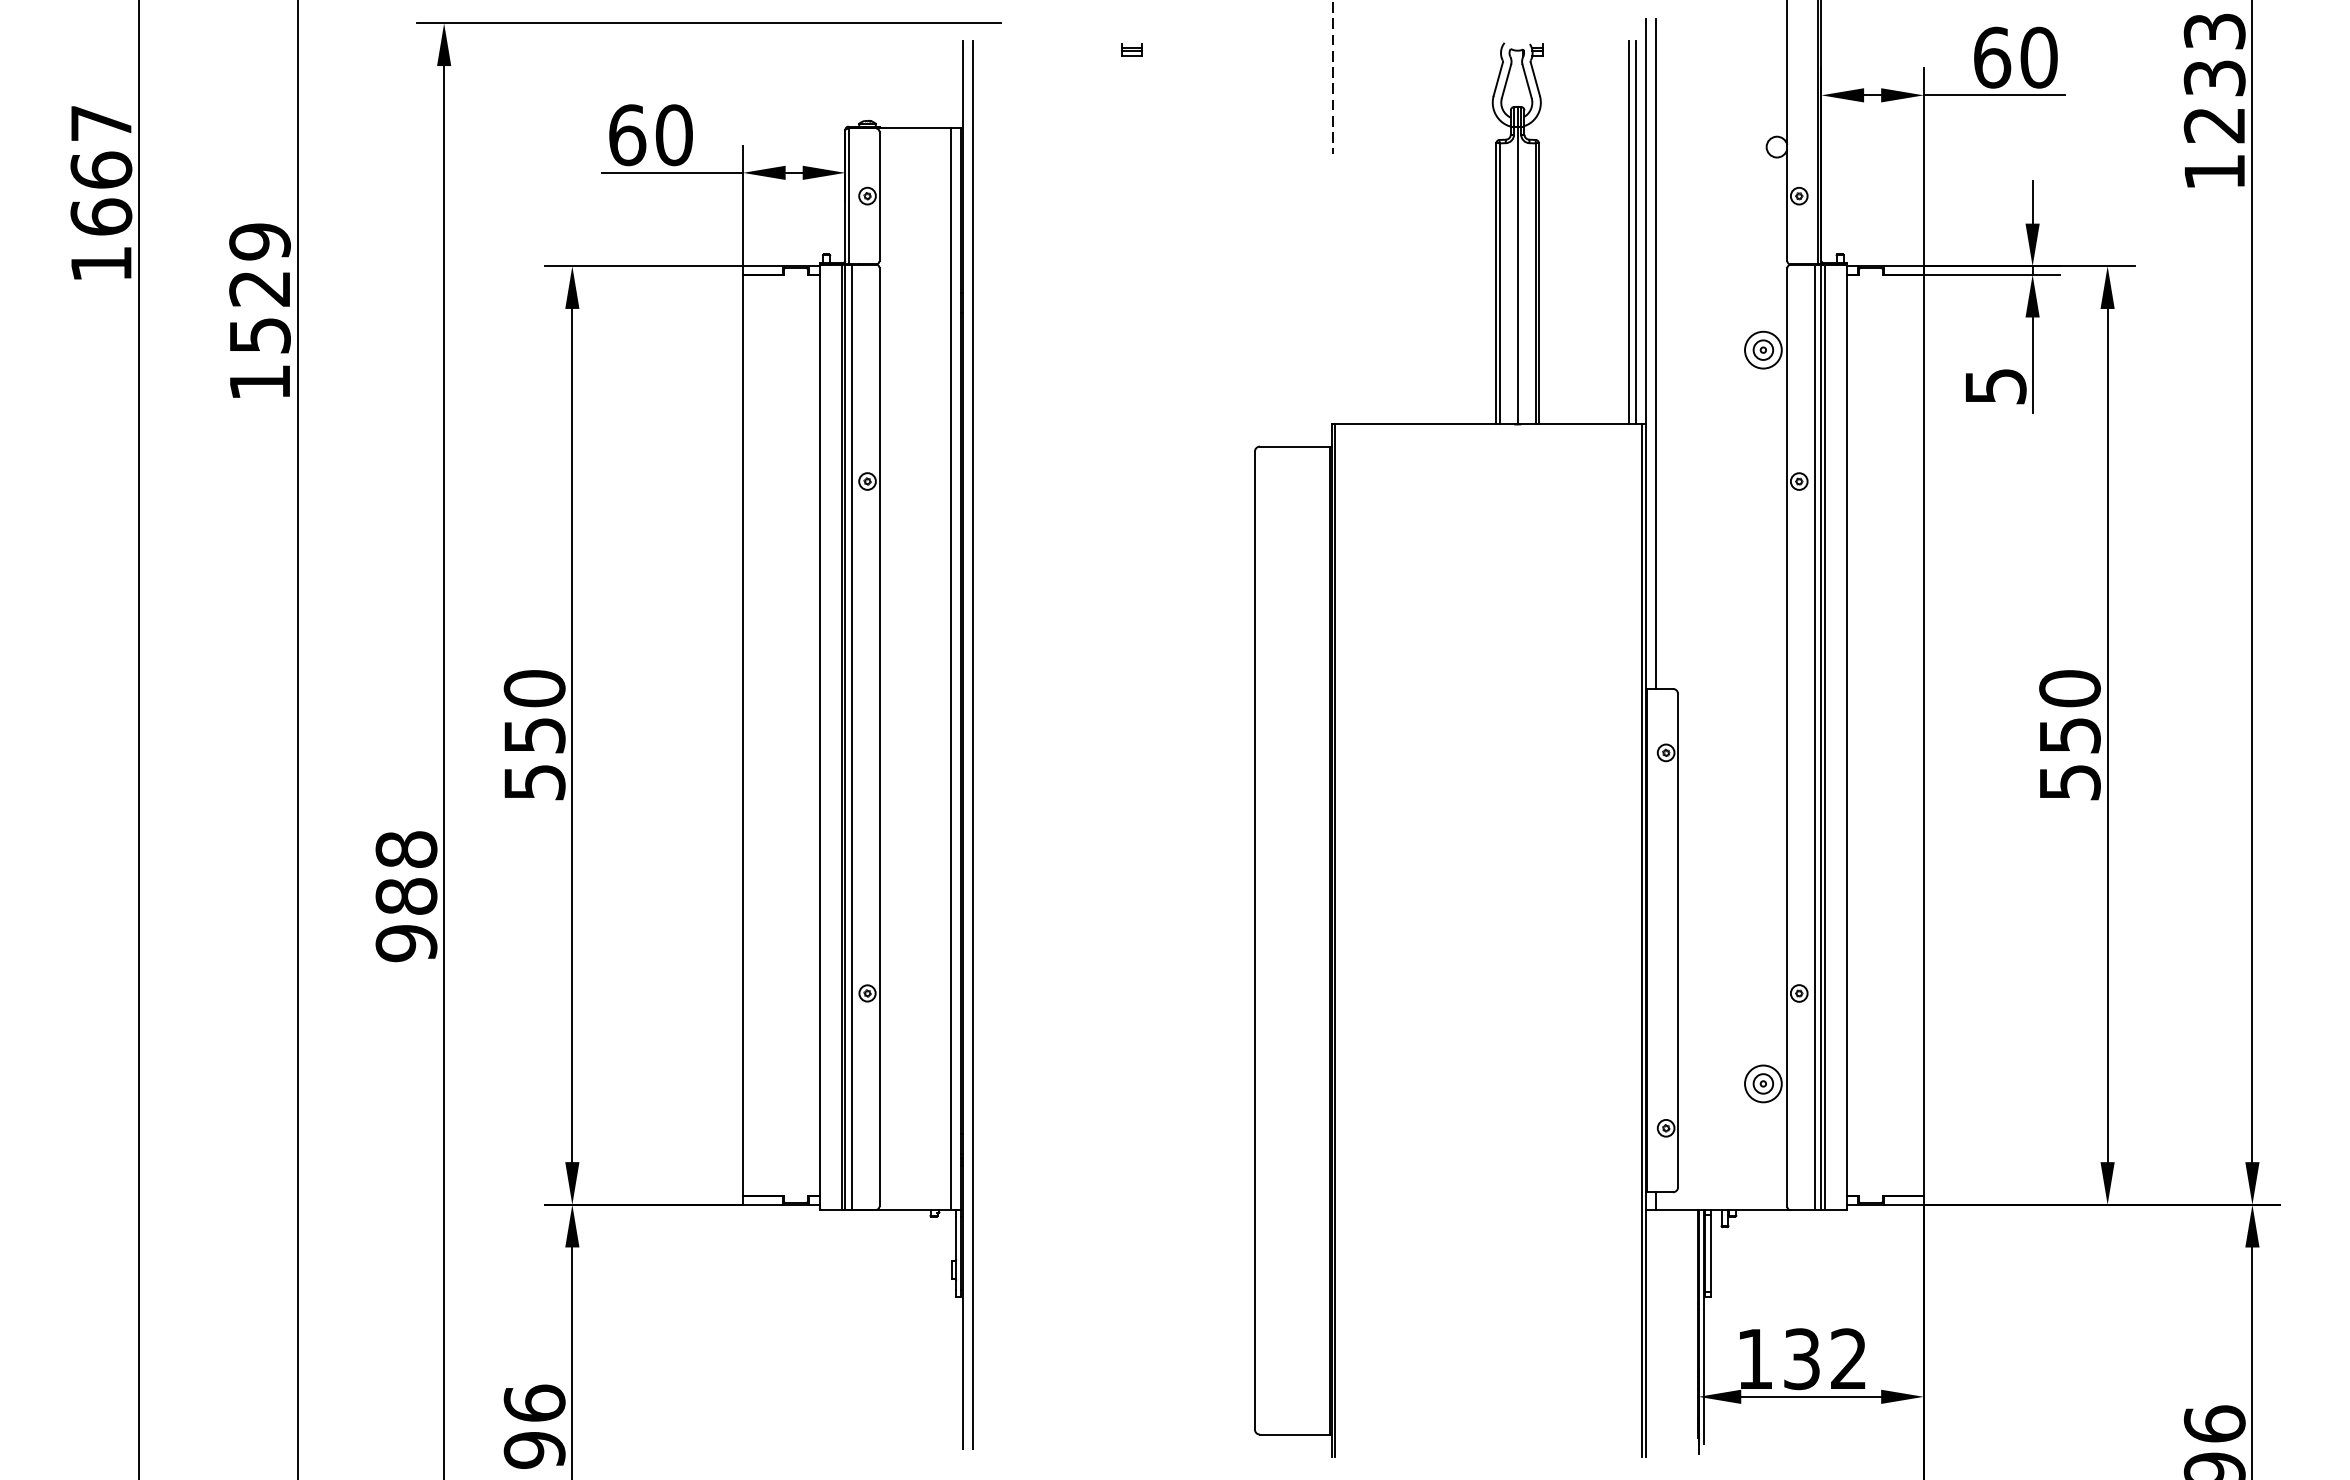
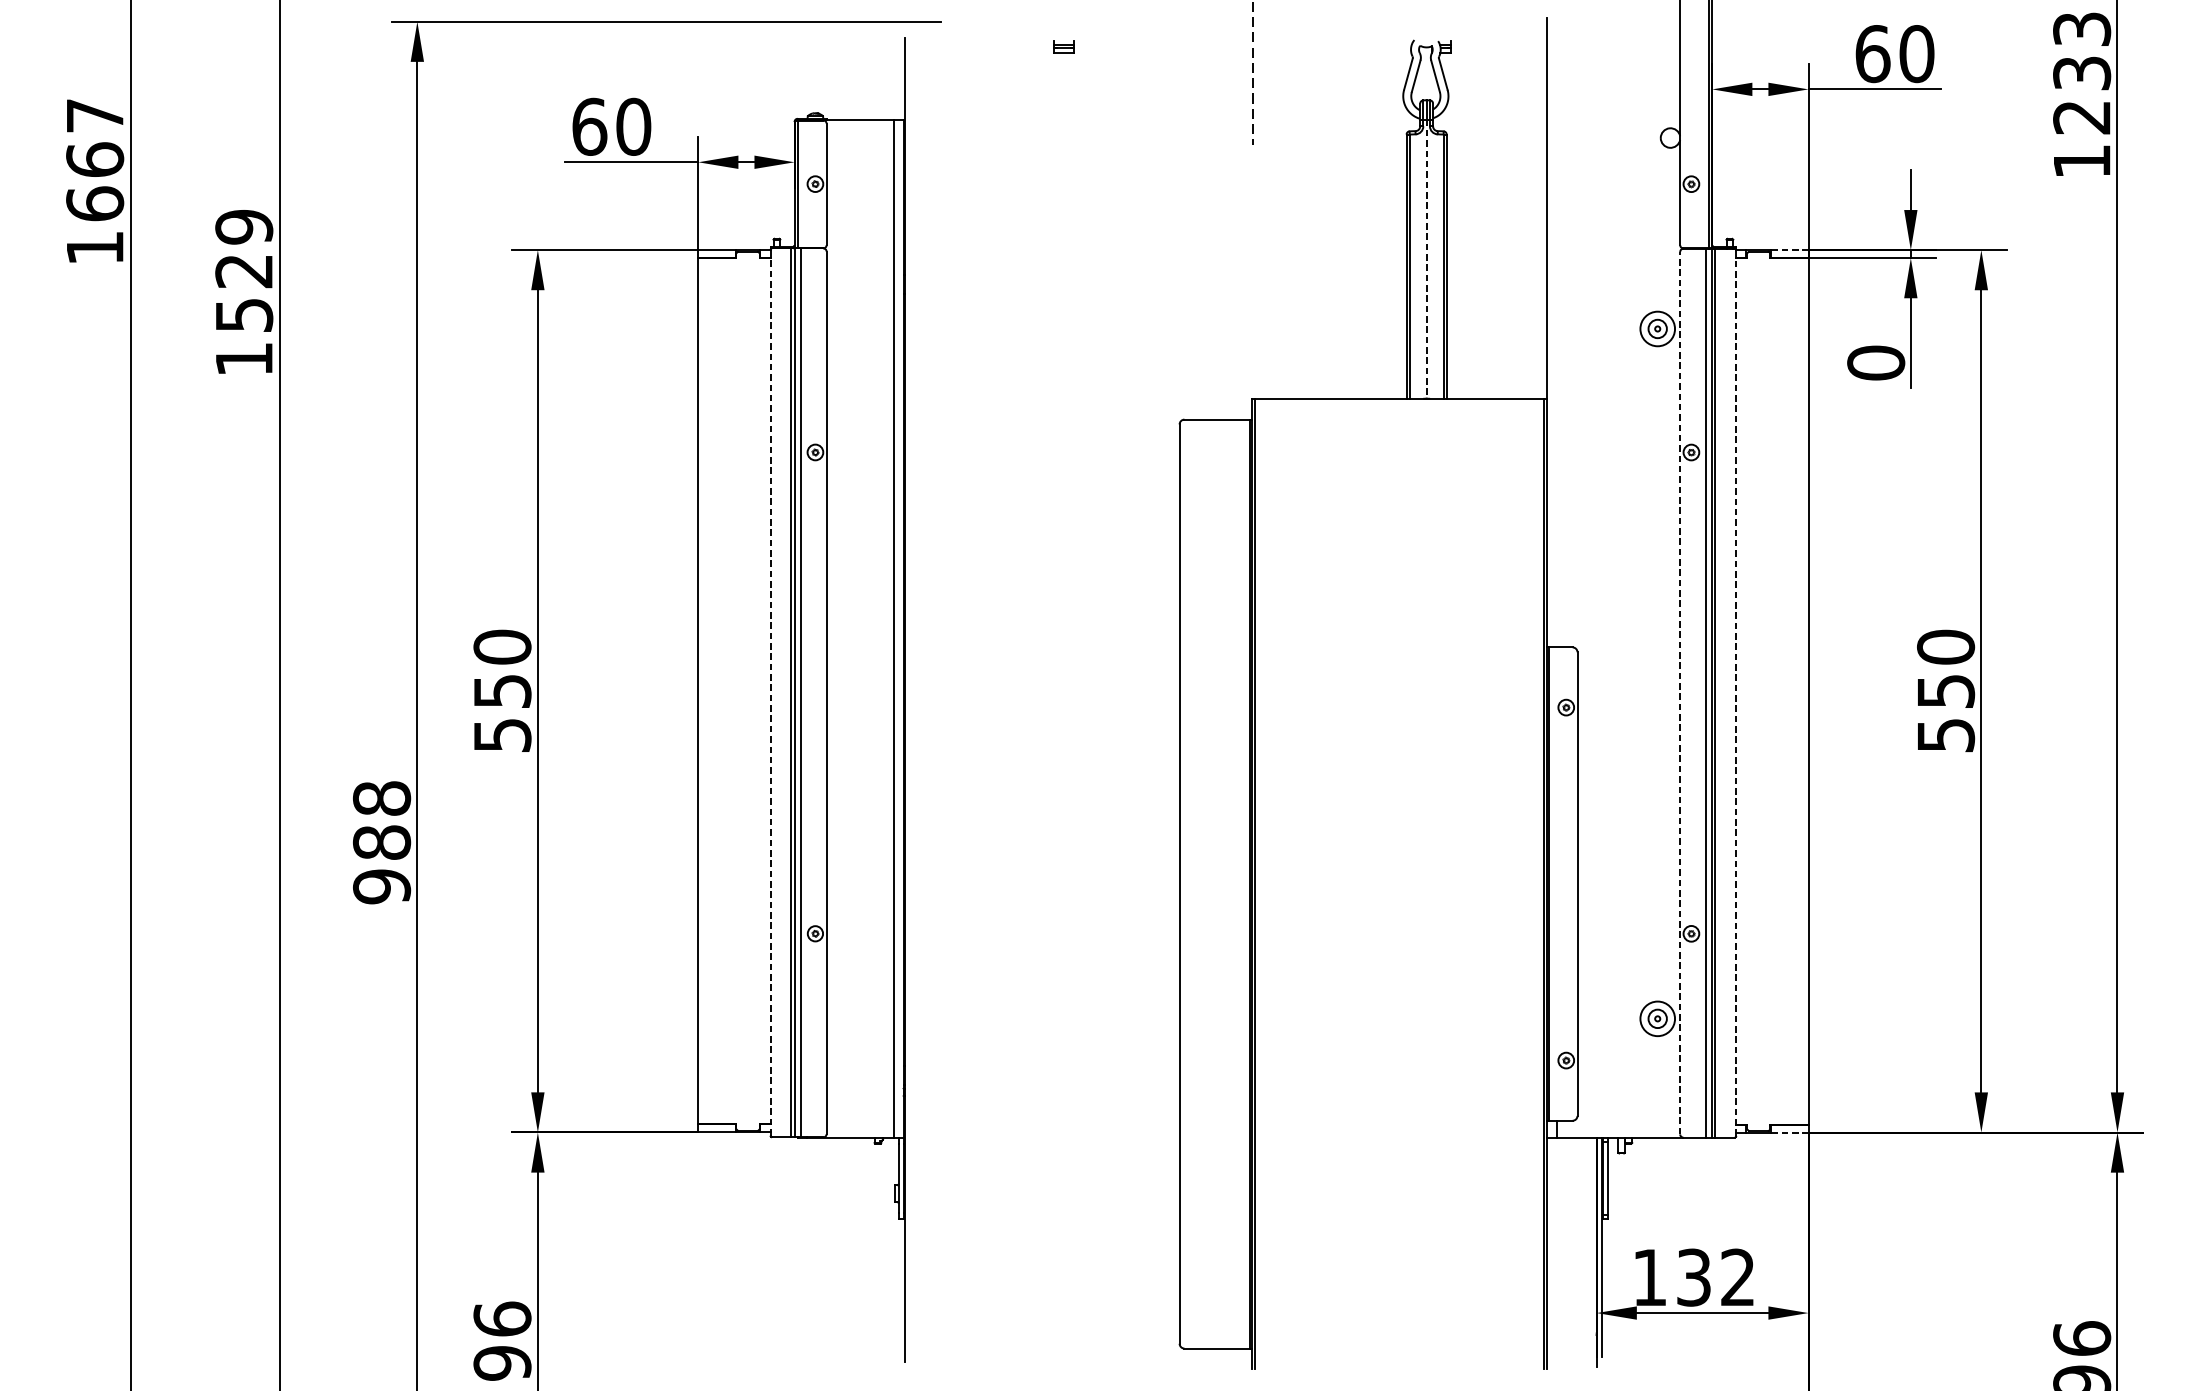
line: (1628, 232) -> (1530, 218), removed
line: (1635, 232) -> (1537, 218), removed
line: (1903, 266) -> (1789, 250), solid -> dashed
line: (1517, 276) -> (1426, 259), solid -> dashed
line: (1655, 353) -> (1556, 332), removed
text: (1995, 386) -> (1875, 363), 5 -> 0
line: (819, 737) -> (770, 693), solid -> dashed
line: (1787, 737) -> (1680, 693), solid -> dashed
line: (1847, 737) -> (1736, 693), solid -> dashed
line: (973, 744) -> (915, 699), removed
line: (1903, 1204) -> (1789, 1132), solid -> dashed

